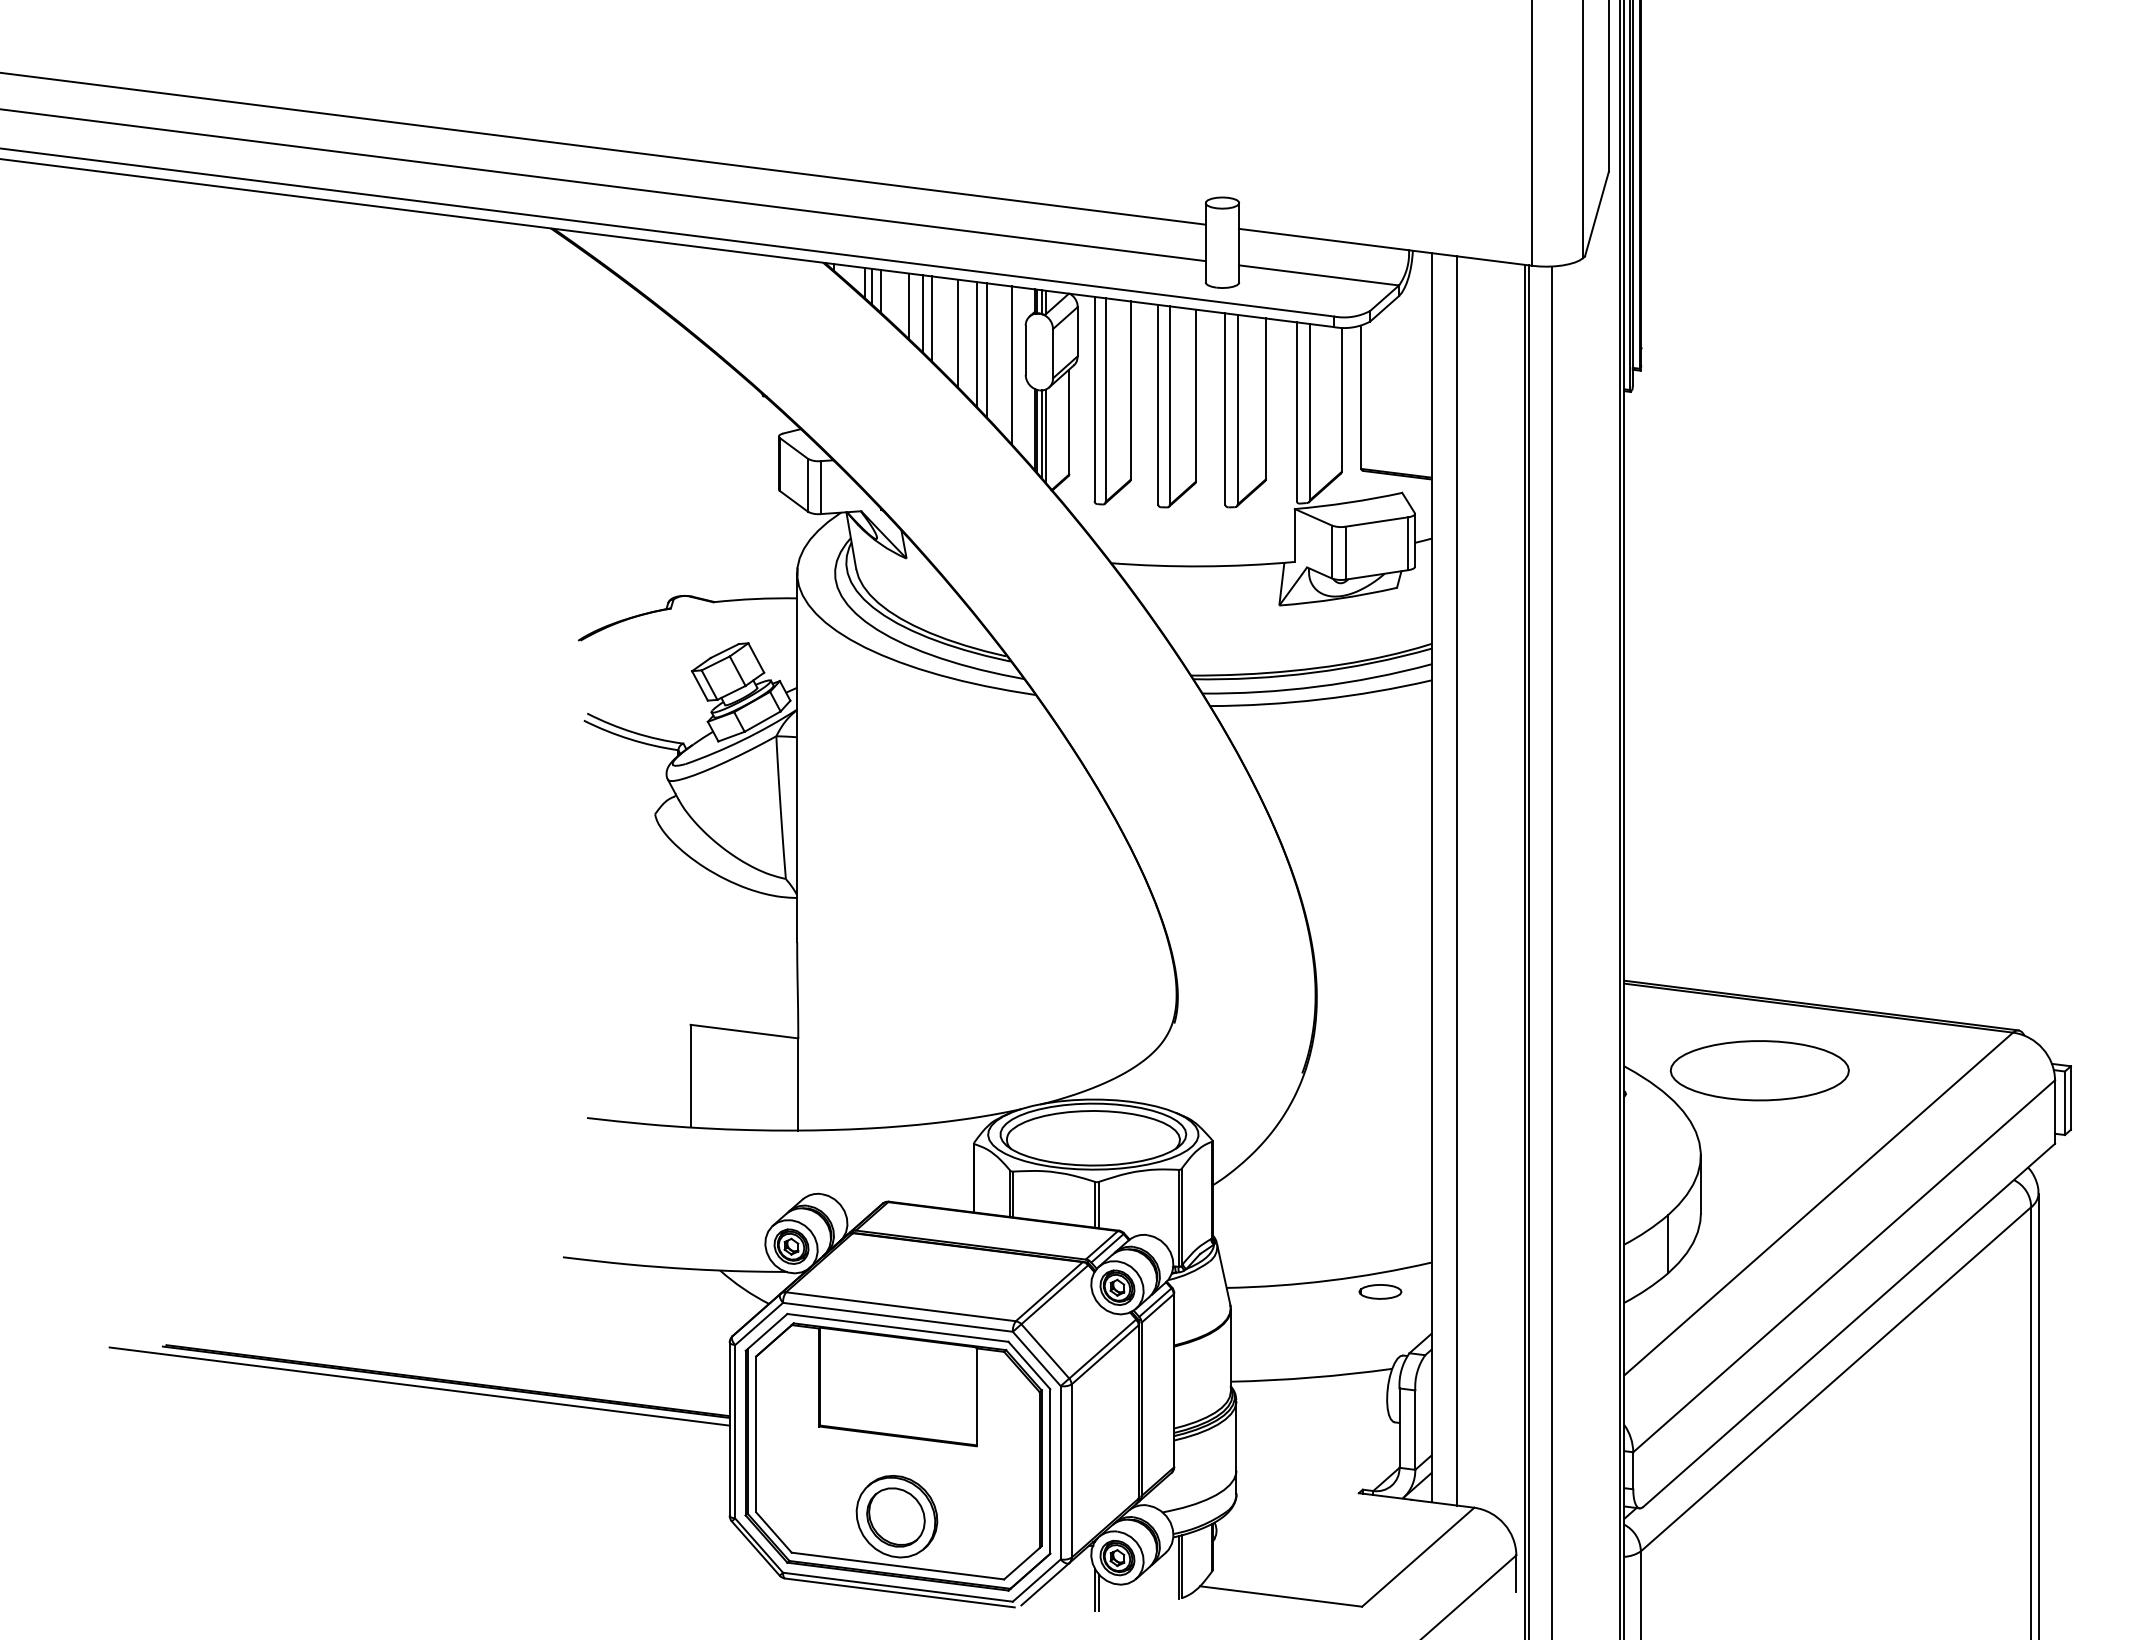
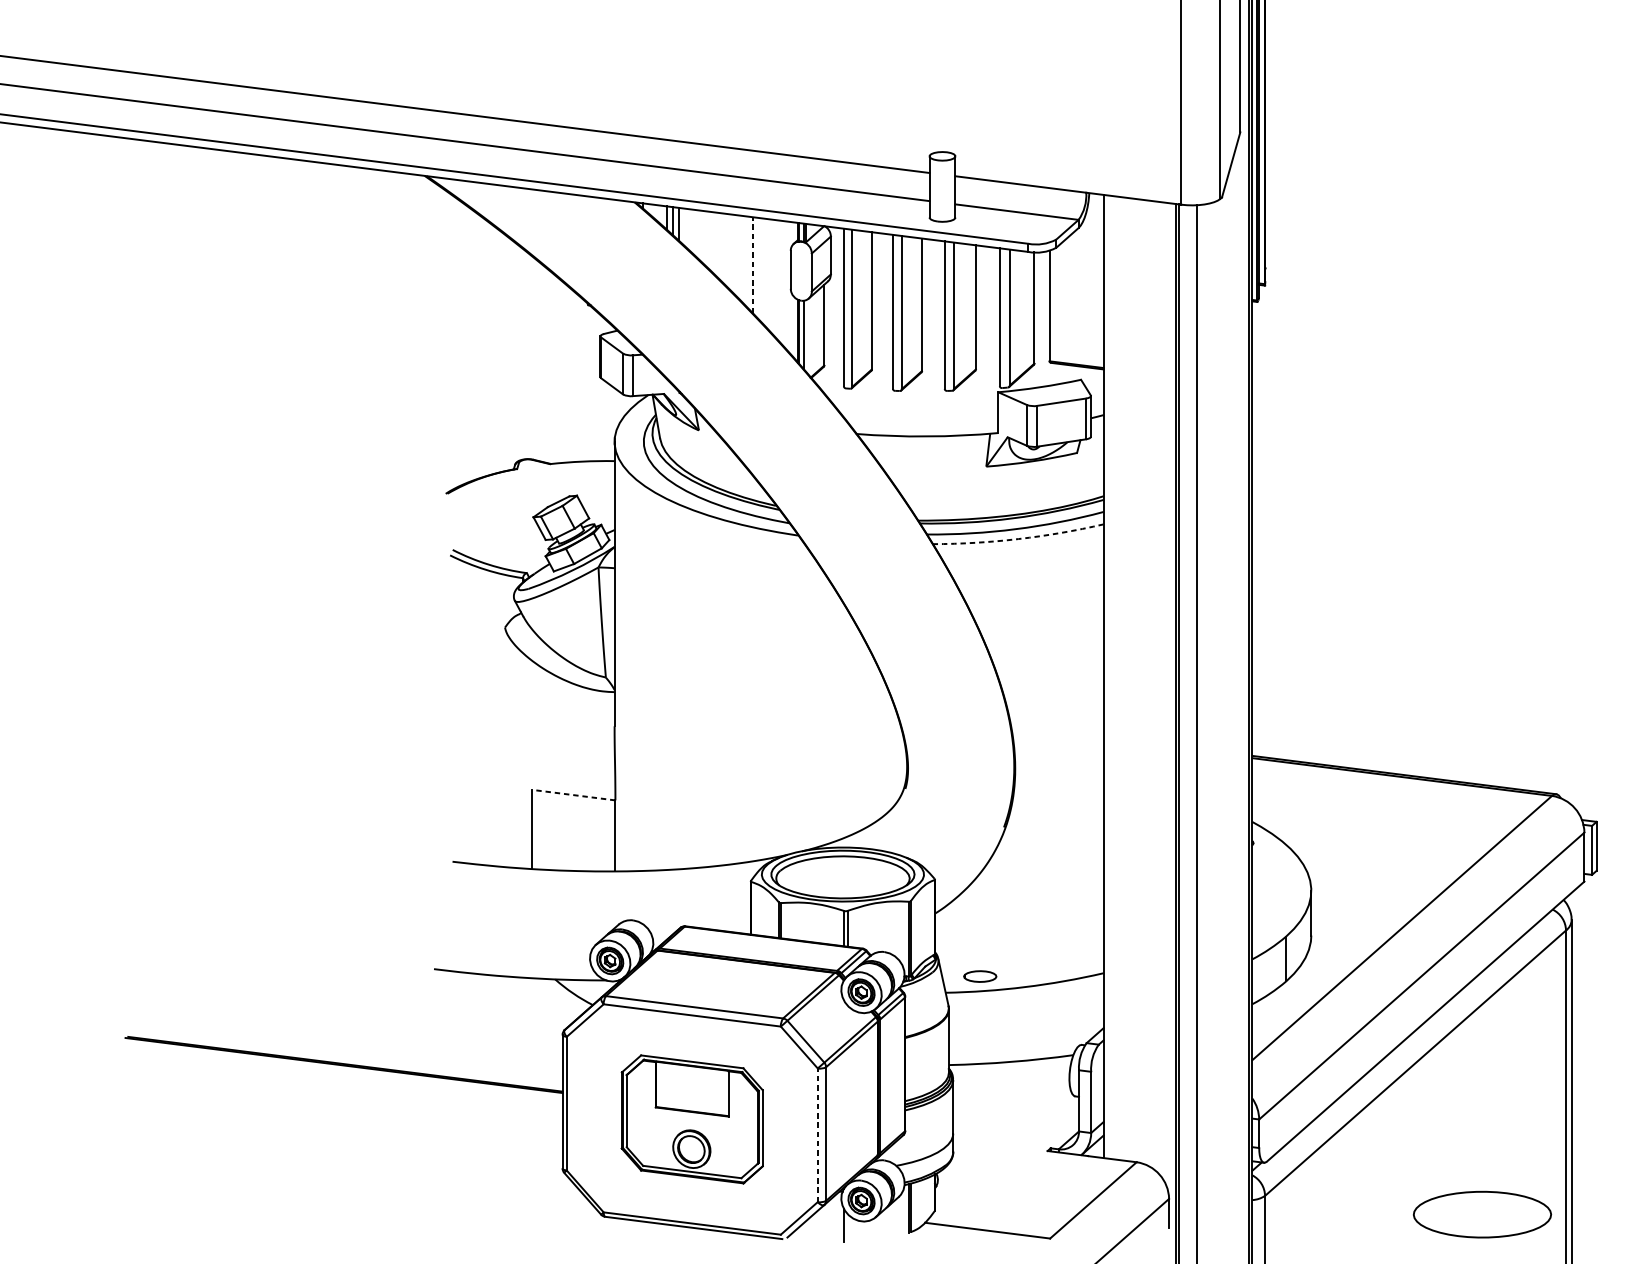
line: (908, 305) -> (700, 235), removed
line: (922, 313) -> (711, 241), removed
line: (932, 318) -> (718, 245), removed
line: (957, 333) -> (738, 256), removed
line: (976, 343) -> (752, 264), solid -> dashed
line: (986, 350) -> (760, 270), removed
line: (1011, 365) -> (779, 281), removed
line: (1045, 435) -> (806, 335), removed
arc: (1321, 699) -> (1018, 539), solid -> dashed
line: (1456, 880) -> (1122, 678), removed
line: (743, 1031) -> (573, 795), solid -> dashed
part: (1759, 1070) -> (1482, 1214), moved
part: (1380, 1291) -> (980, 976), moved
line: (419, 1386) -> (323, 1068), removed
part: (897, 1451) -> (691, 1118), size x0.6
line: (1060, 1472) -> (817, 1135), solid -> dashed
line: (1099, 1592) -> (847, 1227), removed

